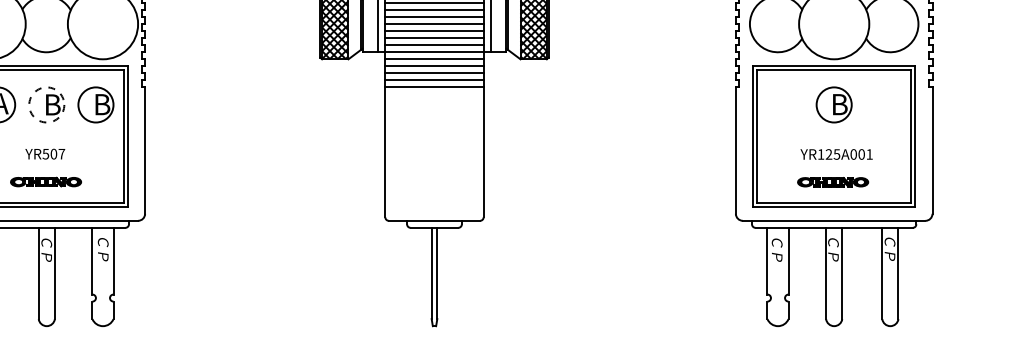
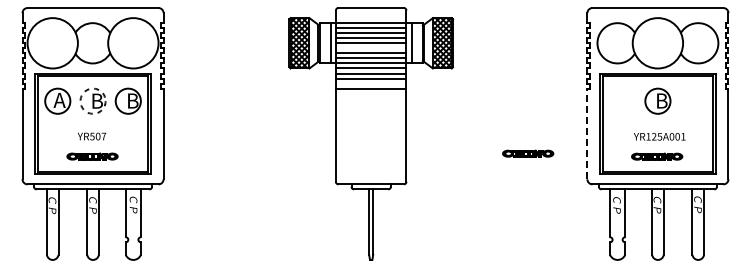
line: (433, 31) -> (370, 48), removed
line: (433, 80) -> (370, 83), removed
line: (736, 149) -> (587, 133), solid -> dashed
part: (653, 177) -> (528, 153), added

